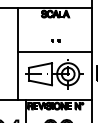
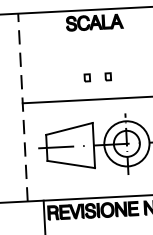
part: (55, 40) -> (97, 76), size x1.6
line: (18, 53) -> (23, 106), solid -> dashed

